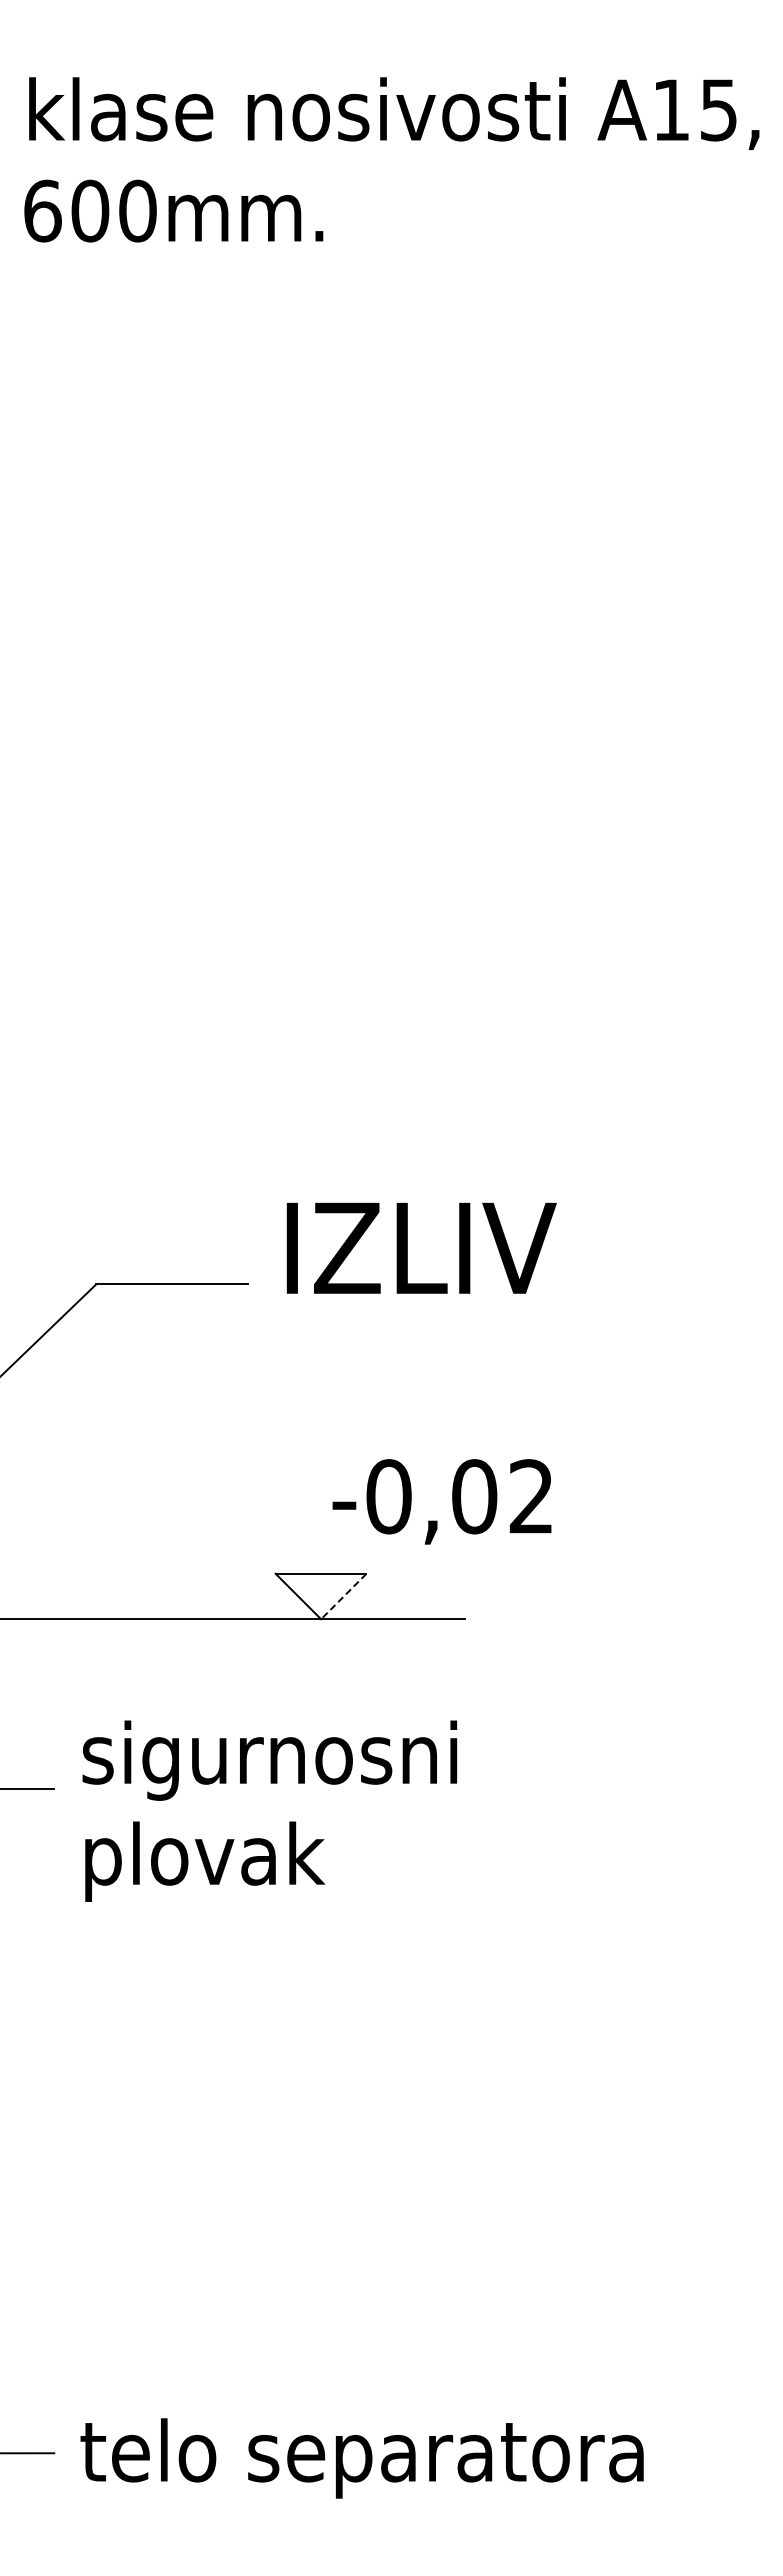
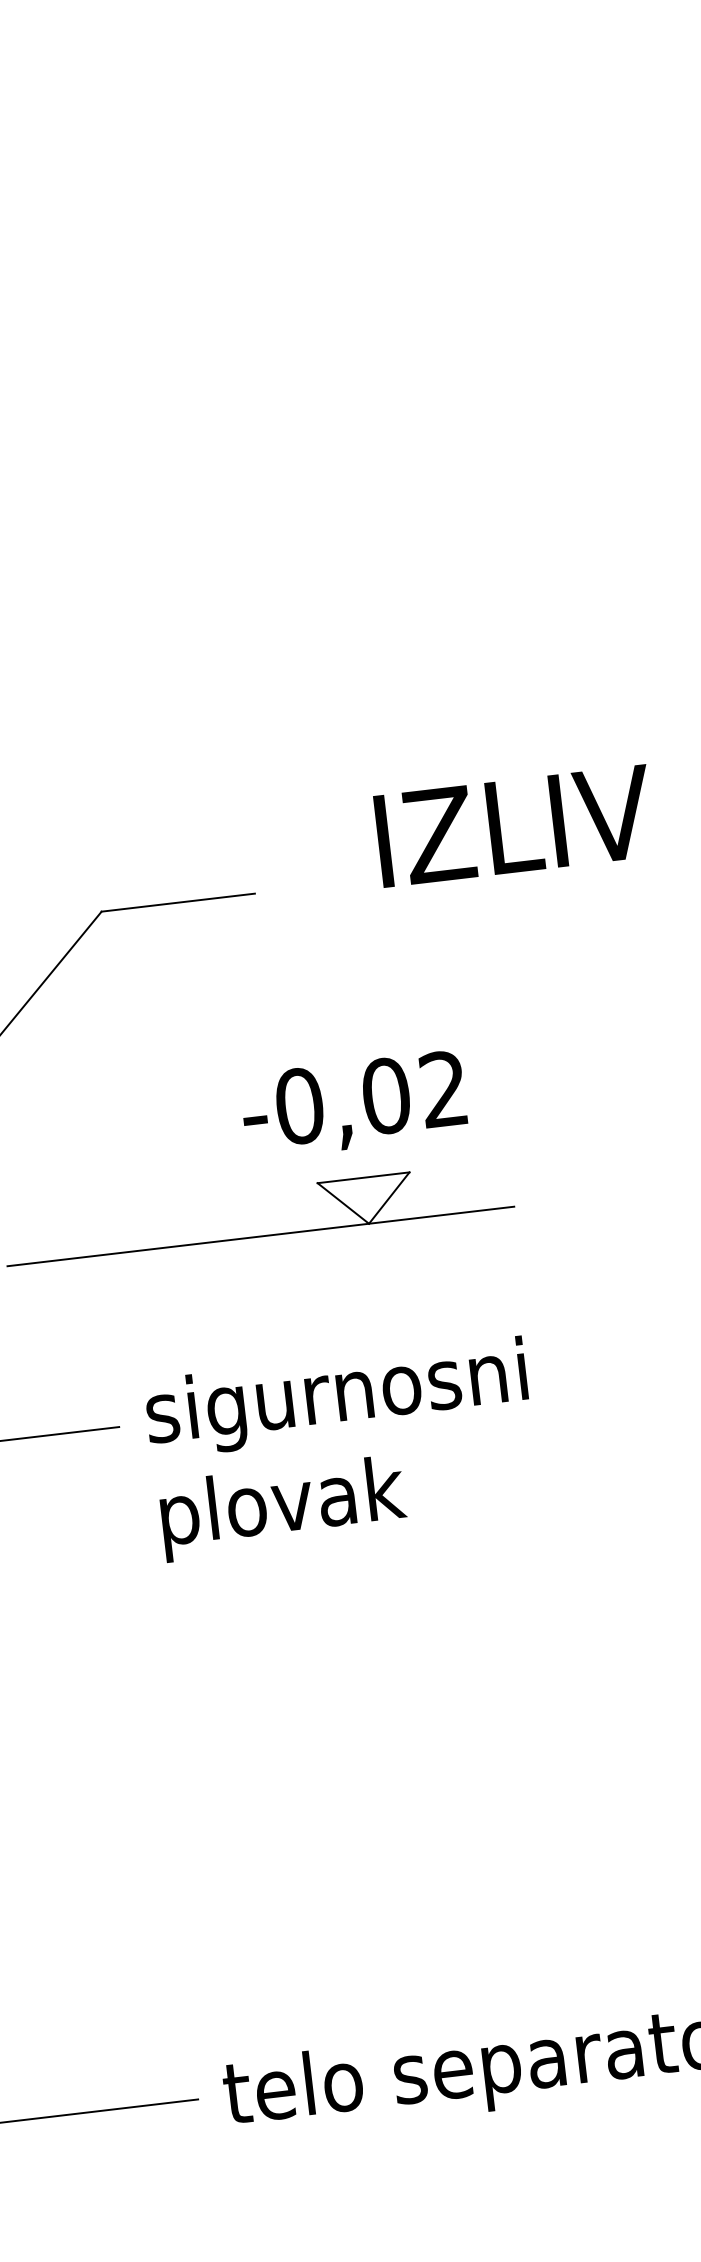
text: (421, 1247) -> (514, 825), moved
text: (441, 1501) -> (353, 1104), moved
line: (343, 1596) -> (388, 1198), dashed -> solid
text: (269, 1810) -> (342, 1448), moved

